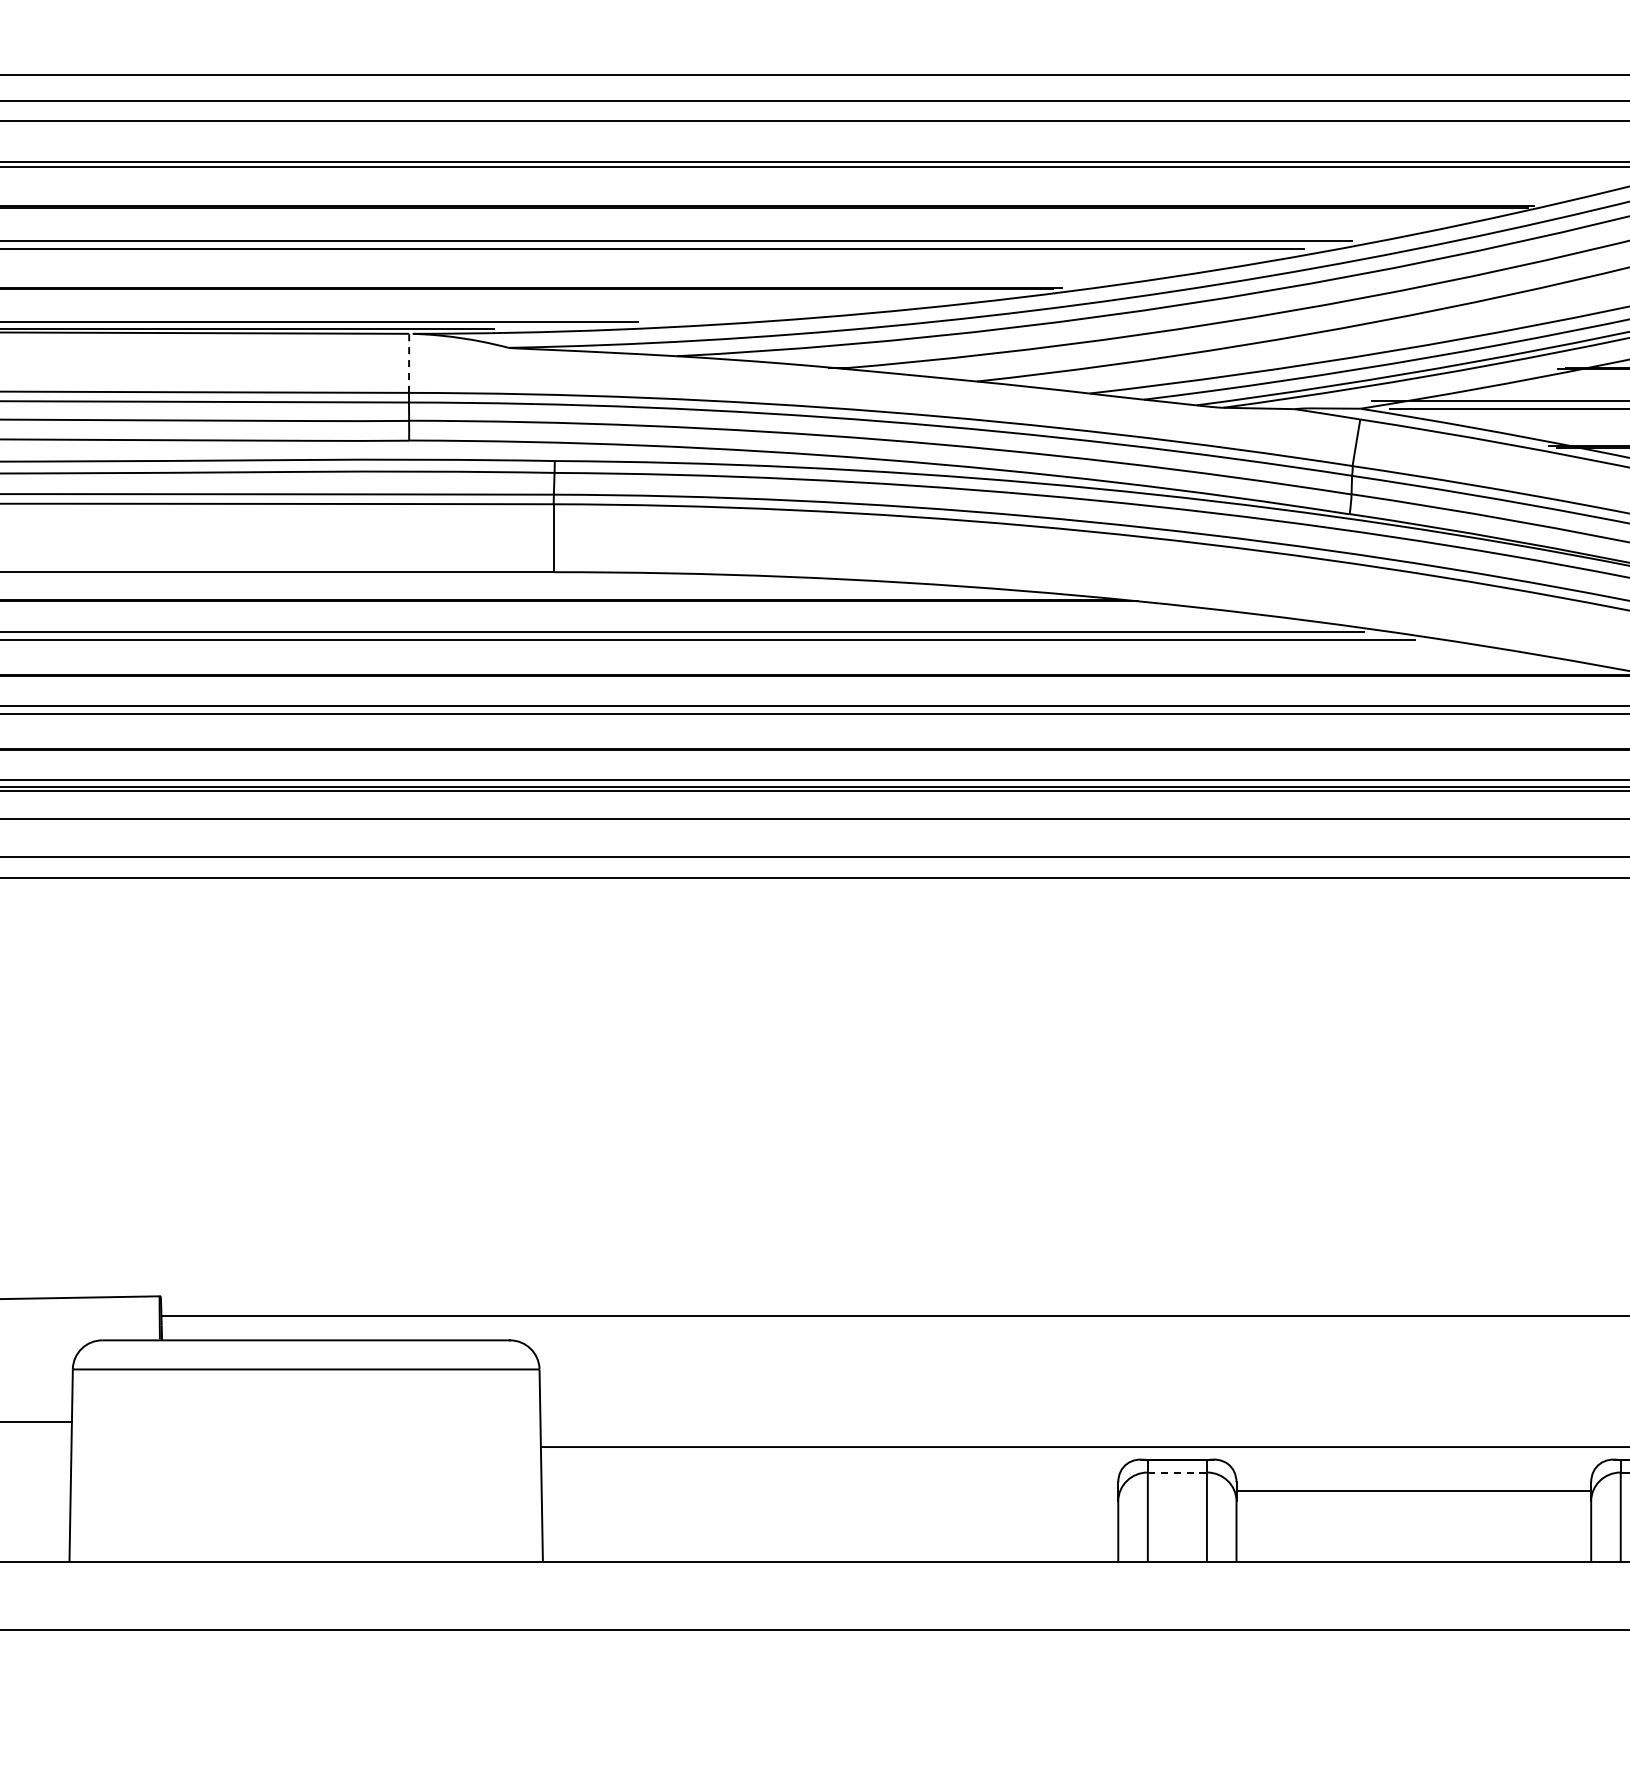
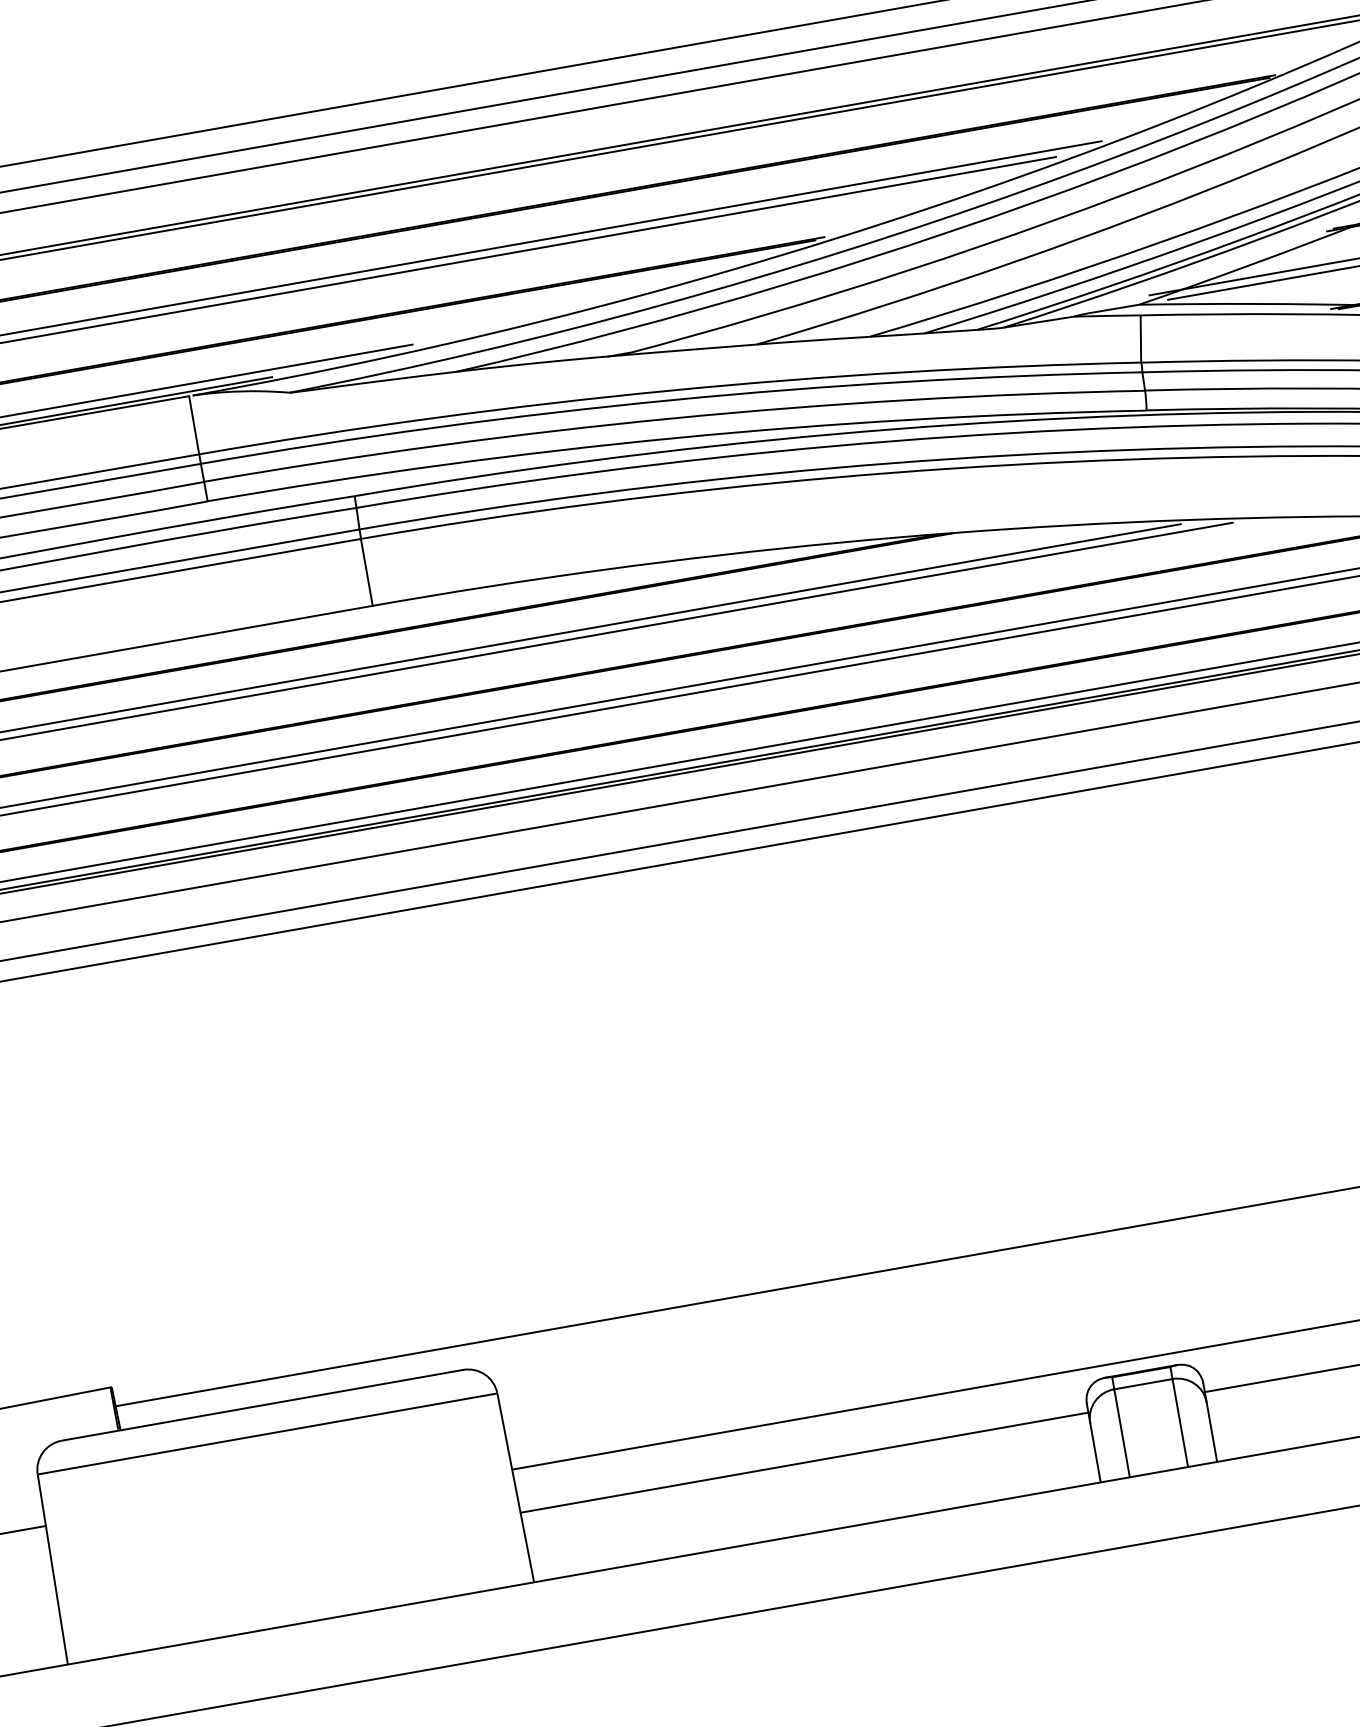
line: (409, 363) -> (194, 425), dashed -> solid
line: (1177, 1472) -> (1143, 1384), dashed -> solid
line: (829, 1490) -> (803, 1462), added

